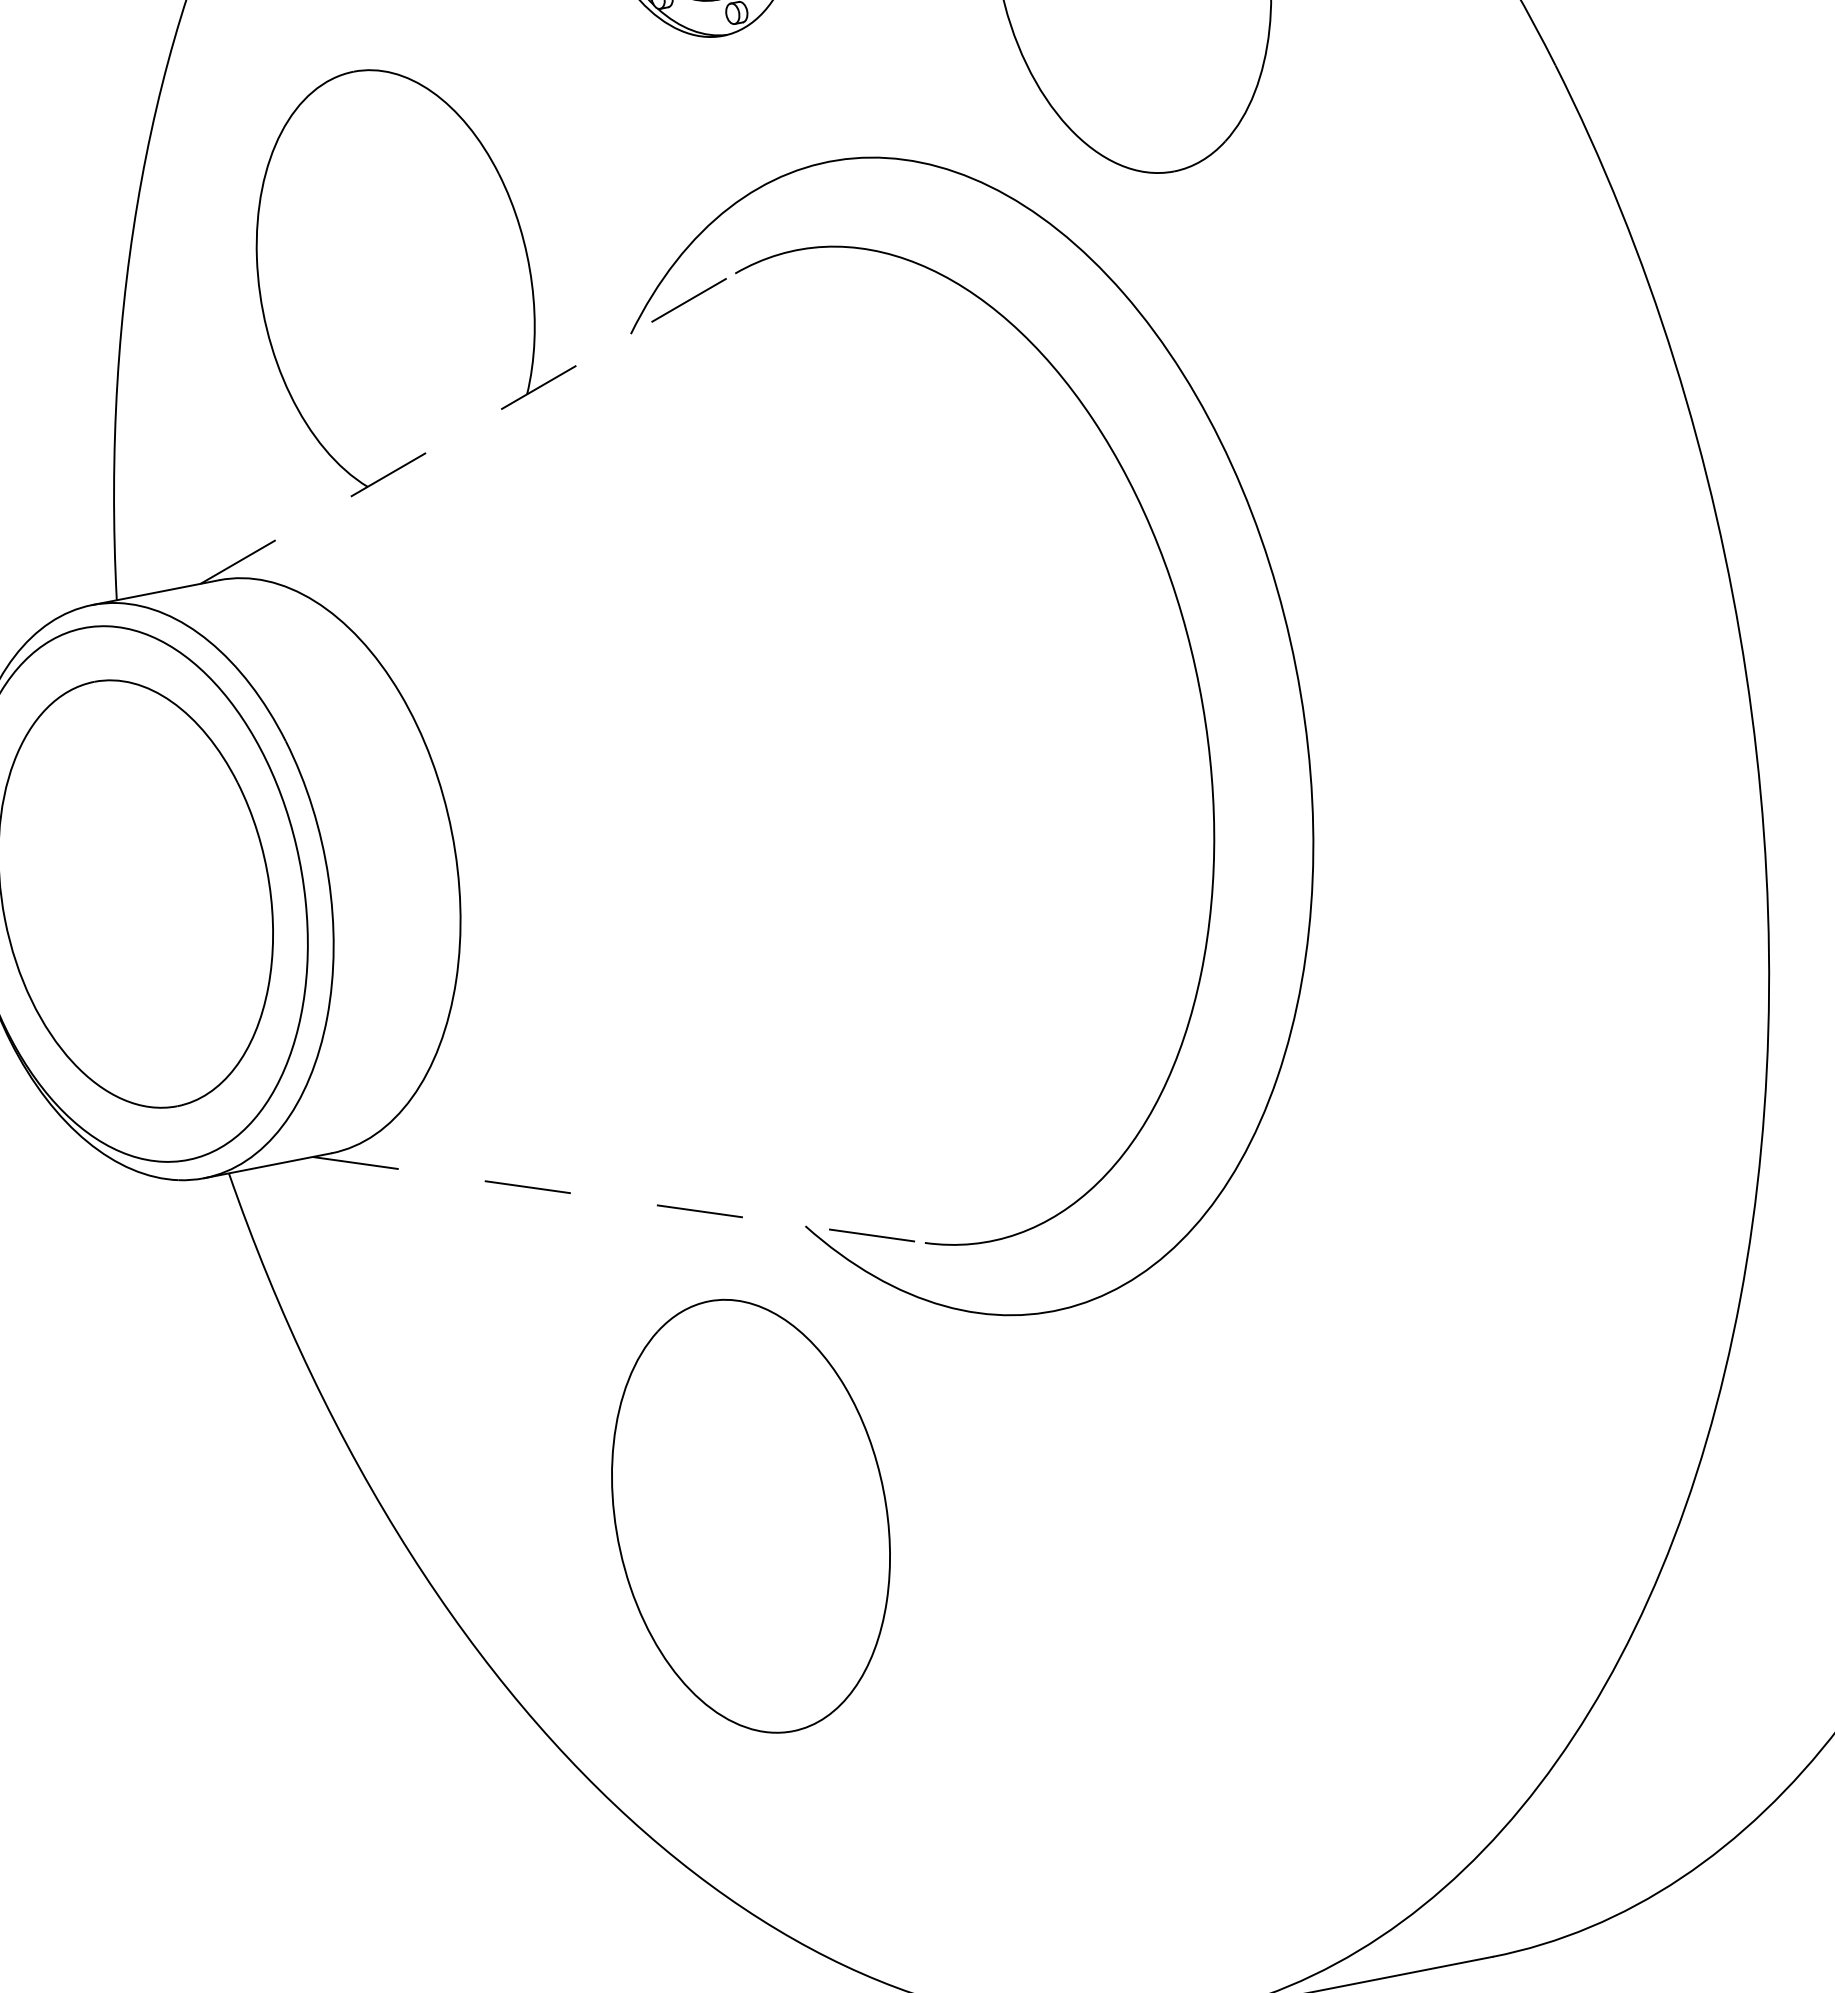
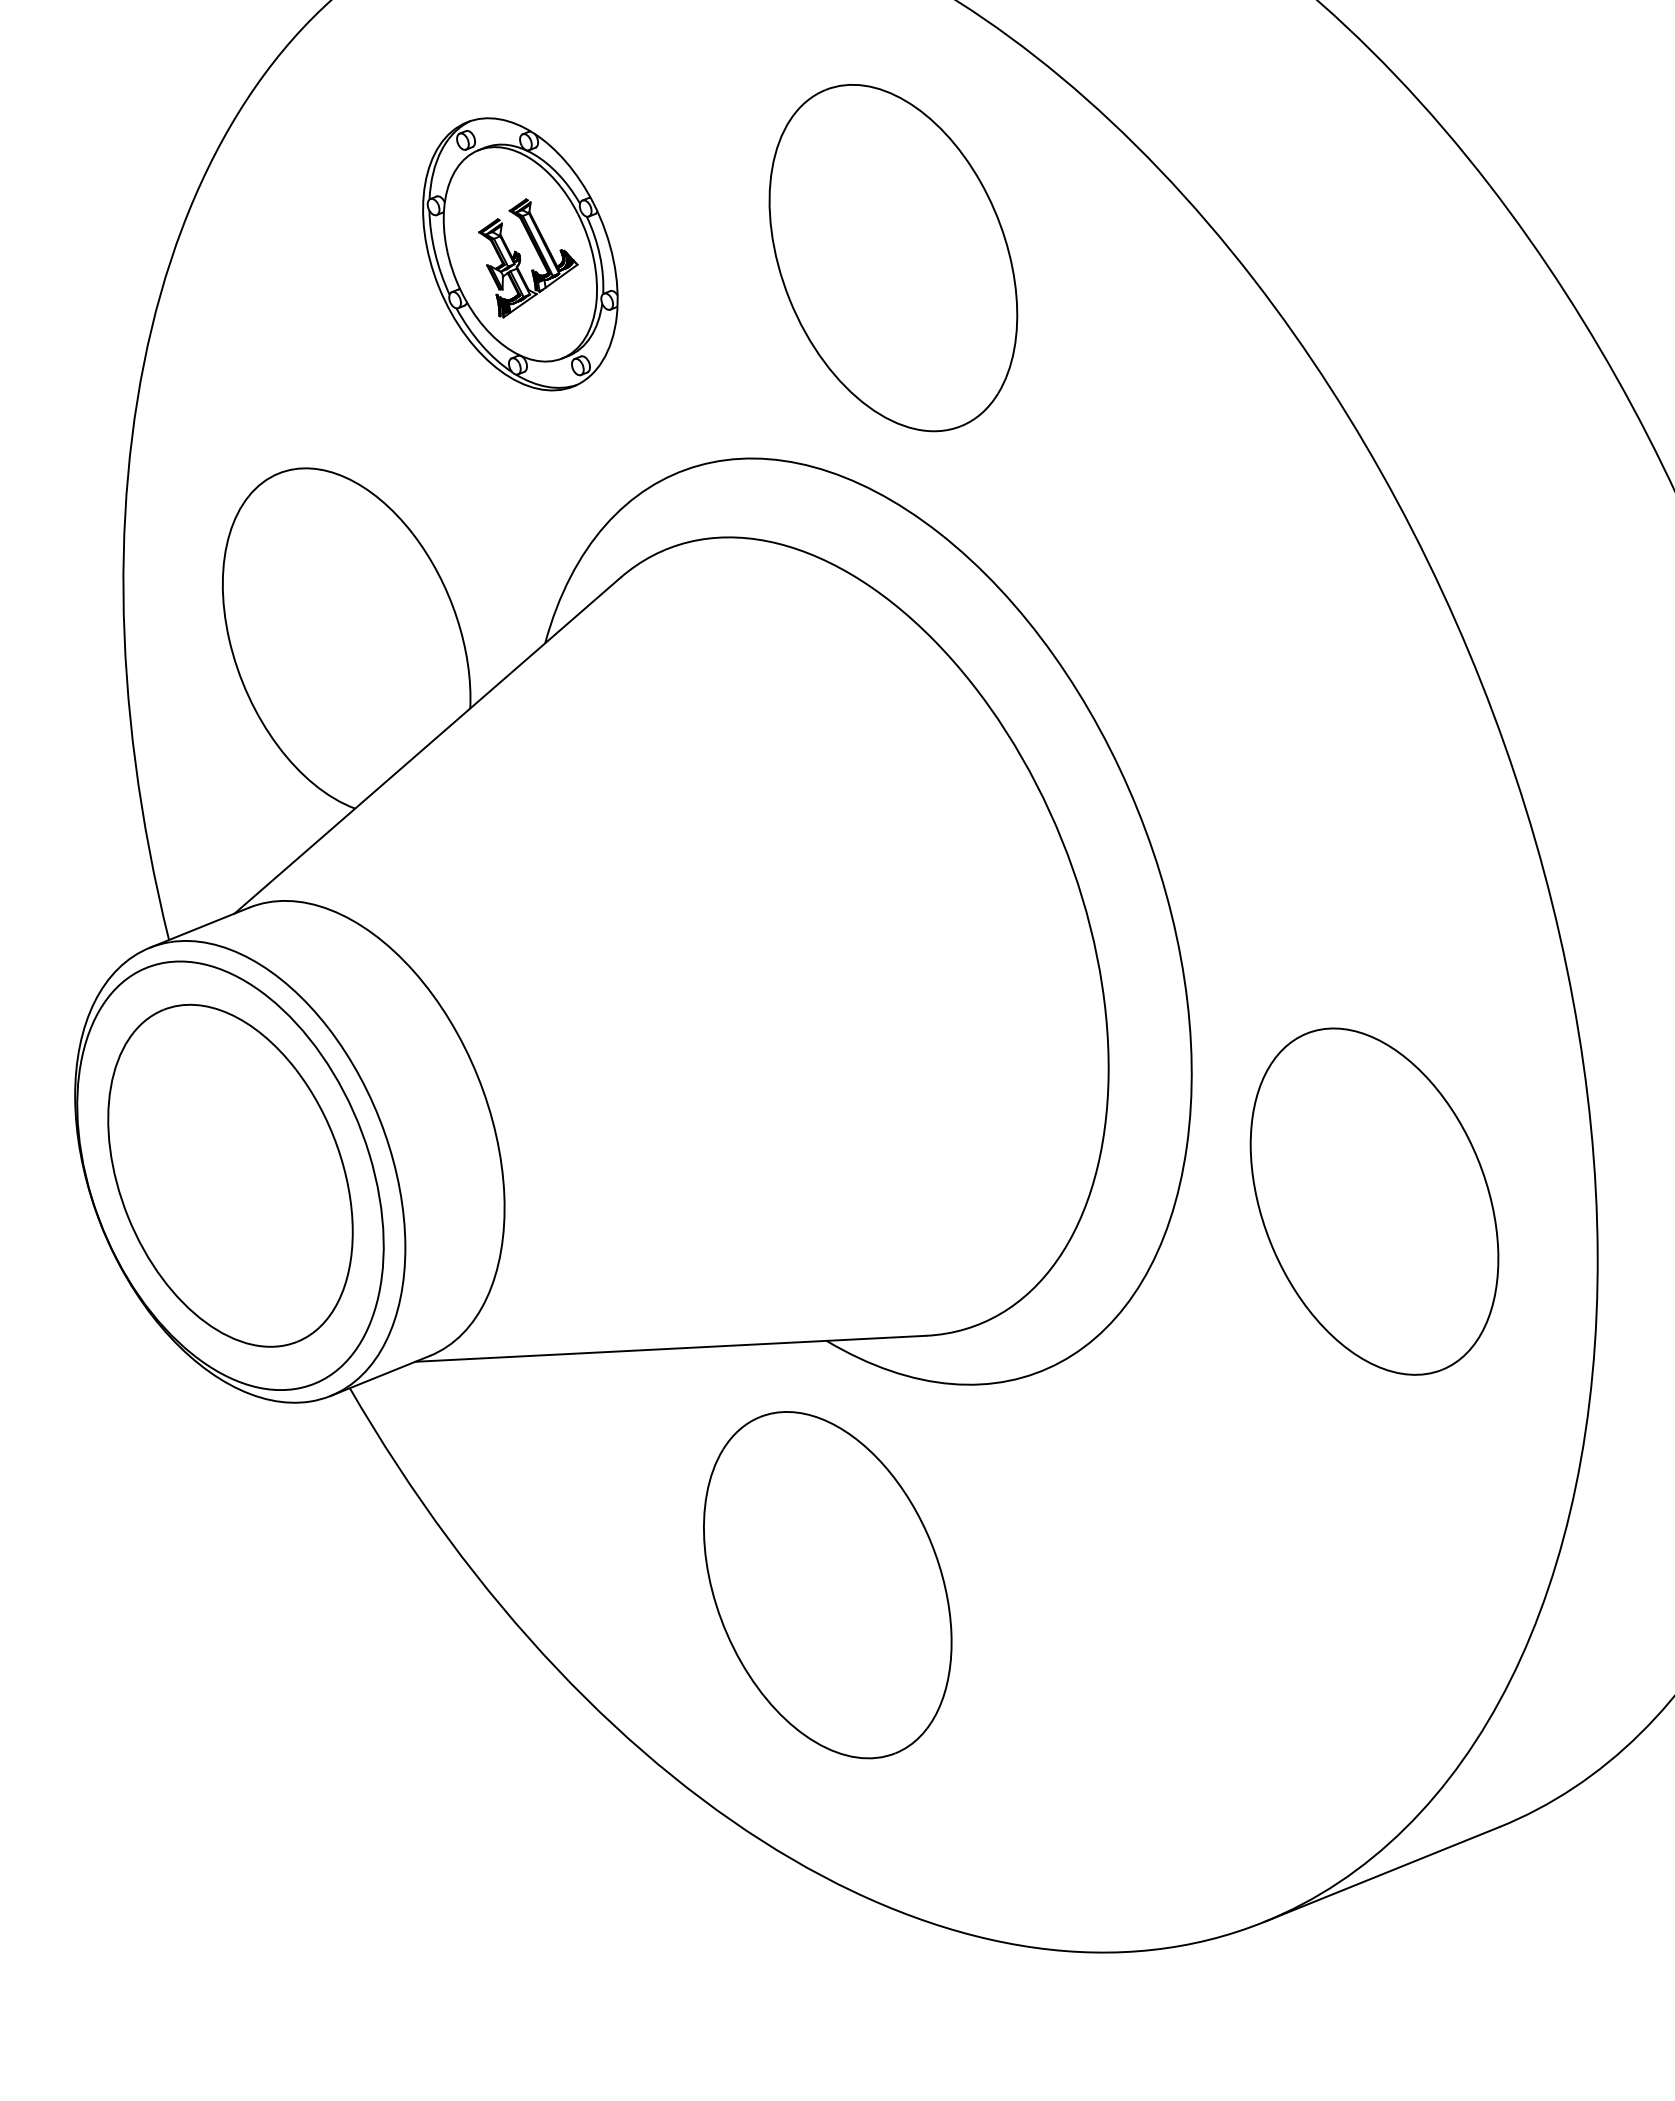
line: (467, 428) -> (427, 745), dashed -> solid
part: (1487, 1185) -> (1374, 1201), added
line: (618, 1199) -> (670, 1348), dashed -> solid

